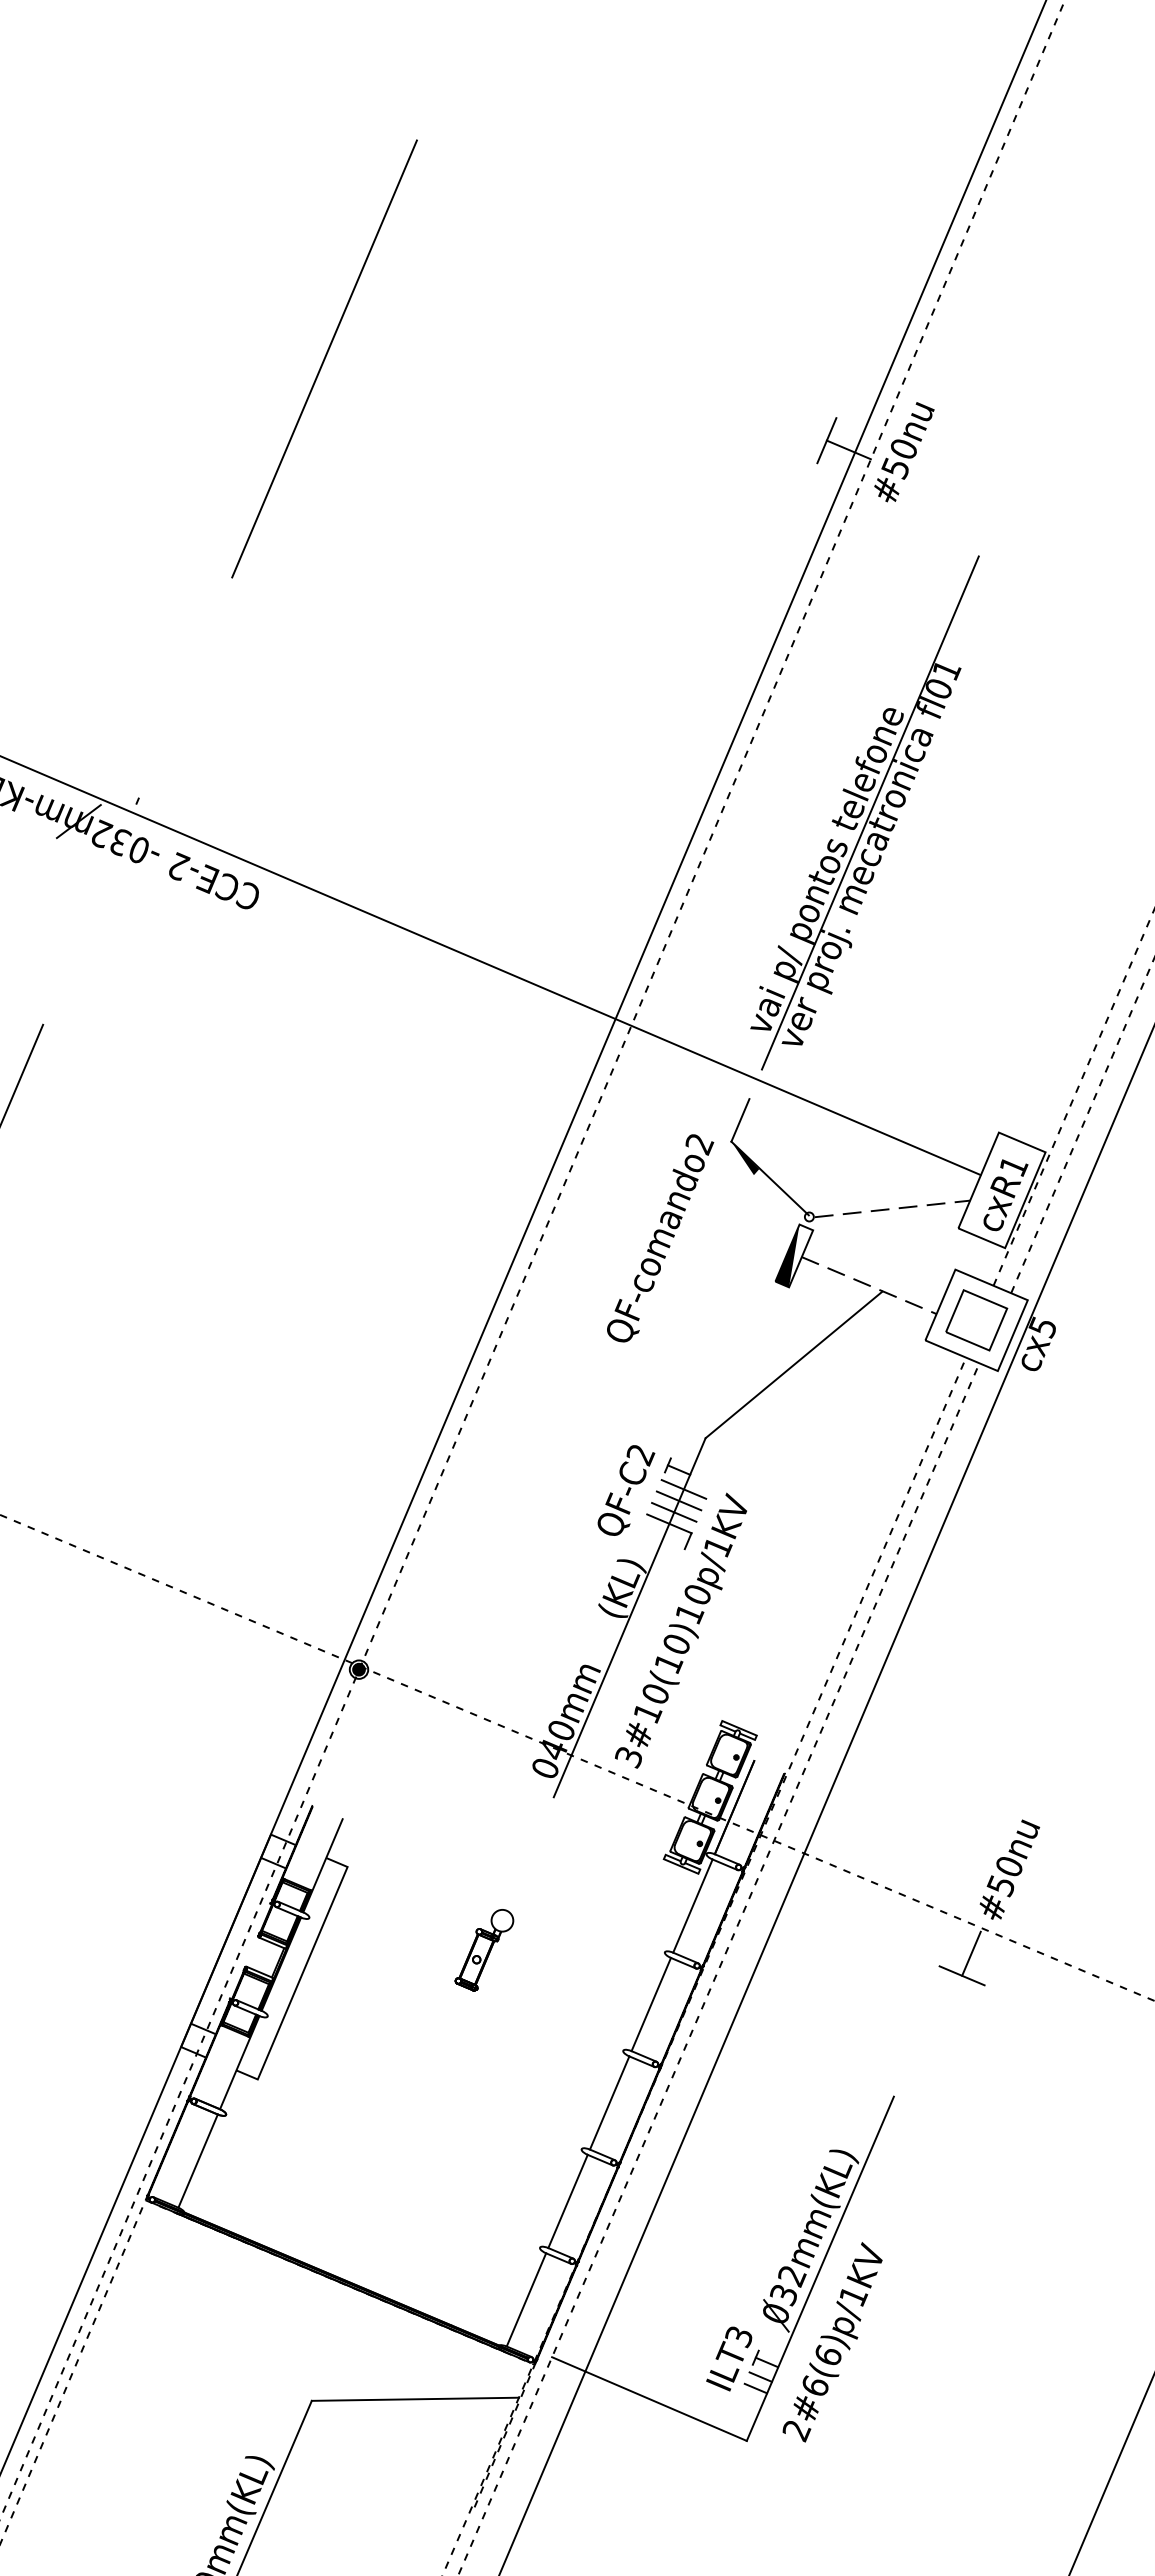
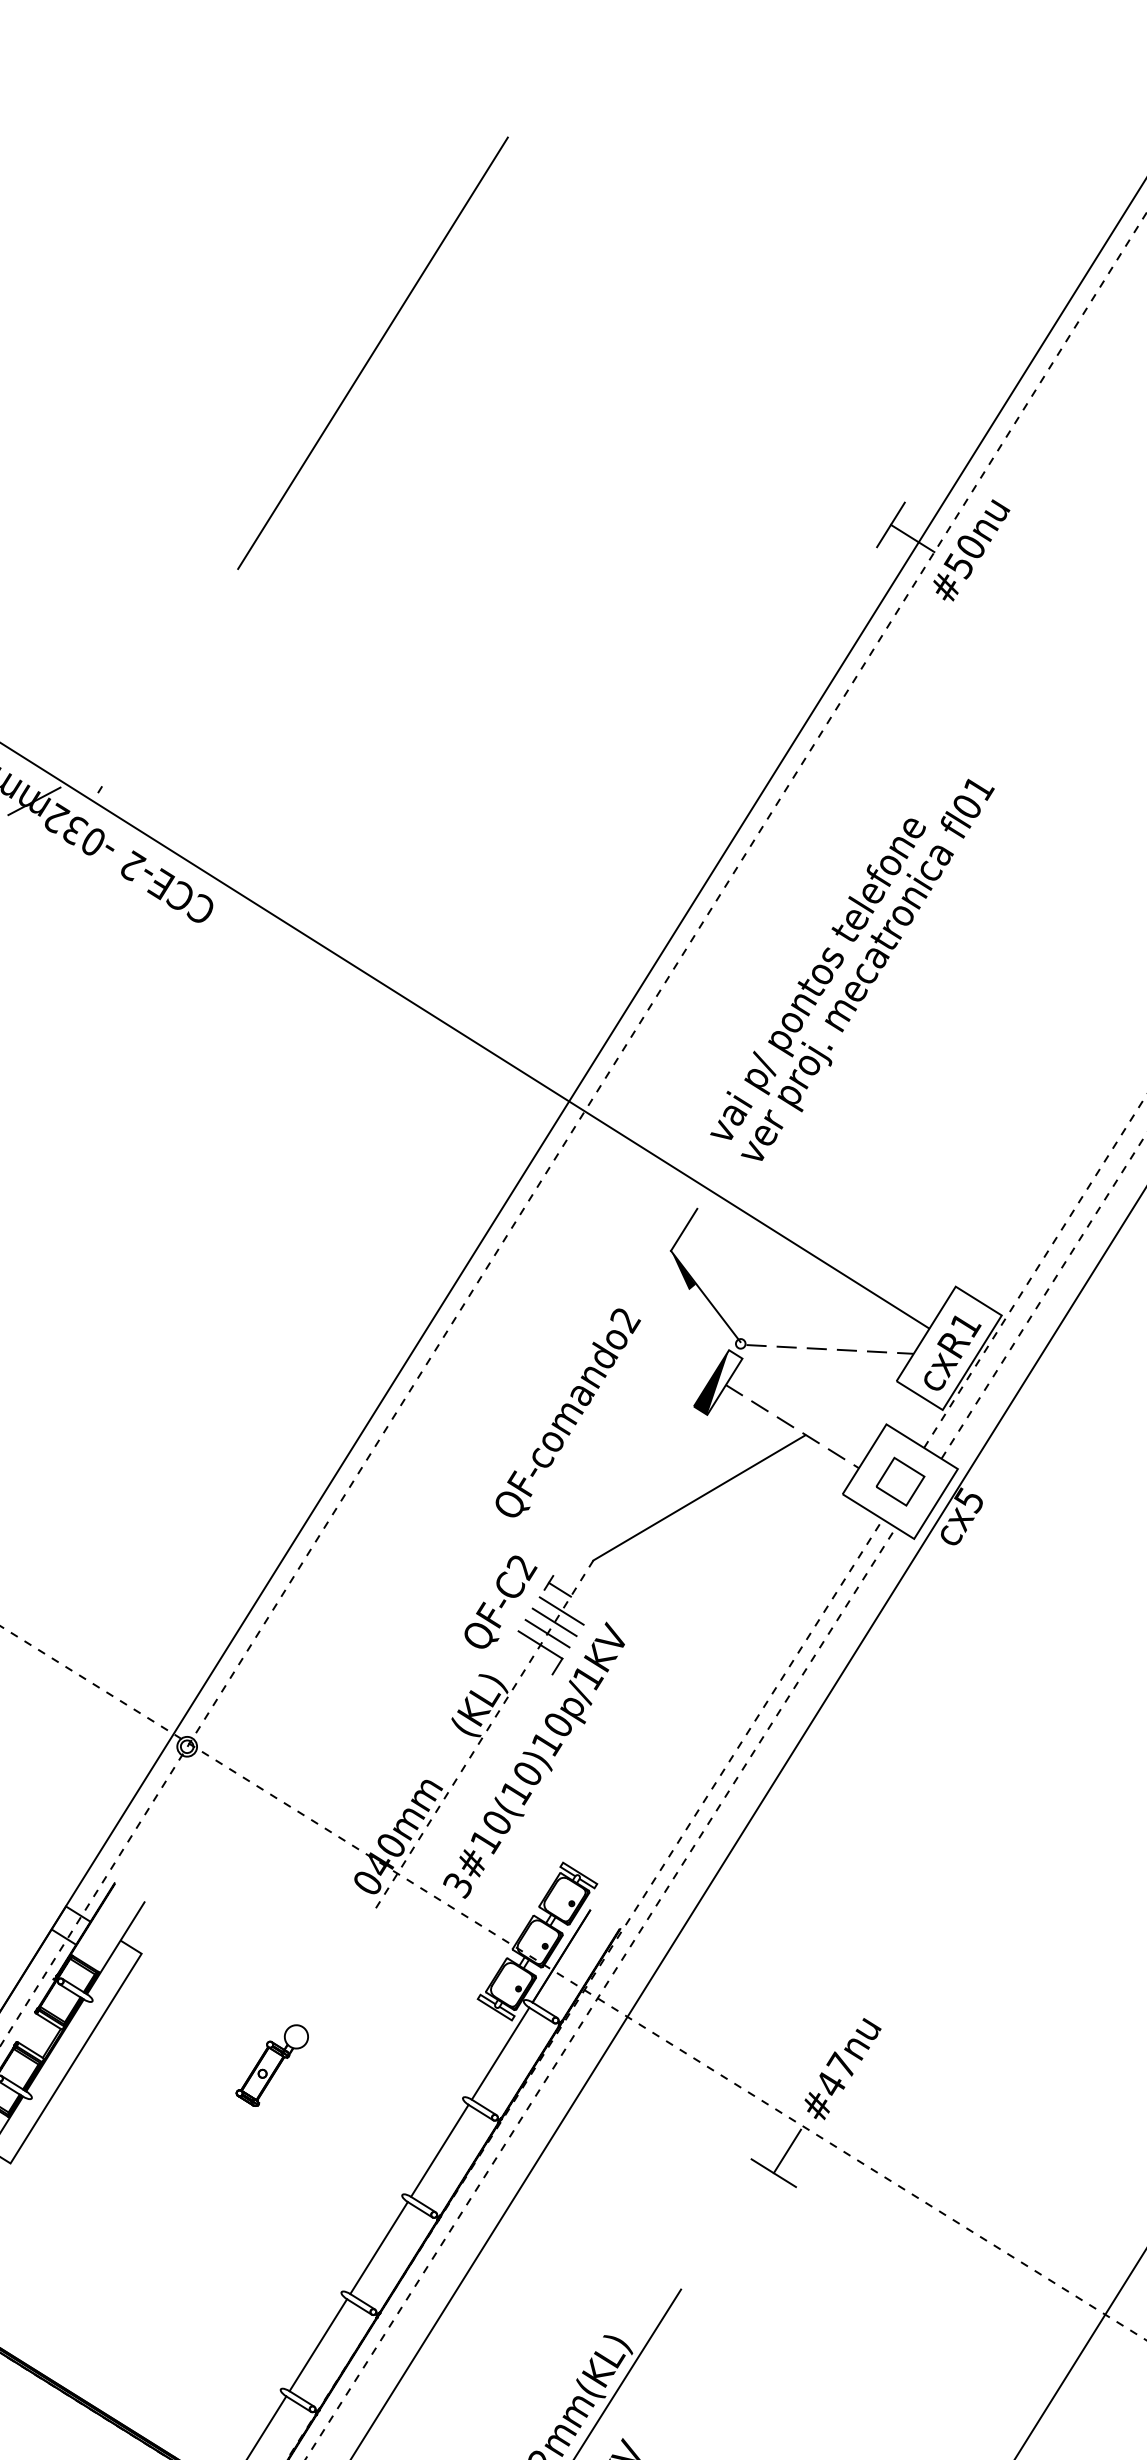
line: (869, 812) -> (873, 925), removed
text: (660, 1238) -> (567, 1413), moved
part: (976, 1320) -> (900, 1481), size x0.7
line: (629, 1617) -> (482, 1737), solid -> dashed
fill: (358, 1669) -> (186, 1746), removed
text: (1004, 1875) -> (835, 2074), #50nu -> #47nu

